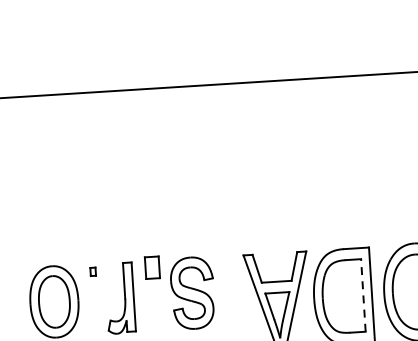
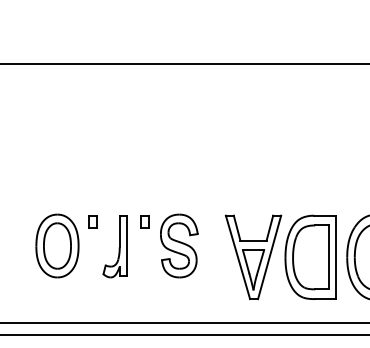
part: (151, 267) -> (144, 221), size x0.62
part: (92, 271) -> (92, 221), size x1.67
line: (363, 295) -> (328, 257), dashed -> solid

